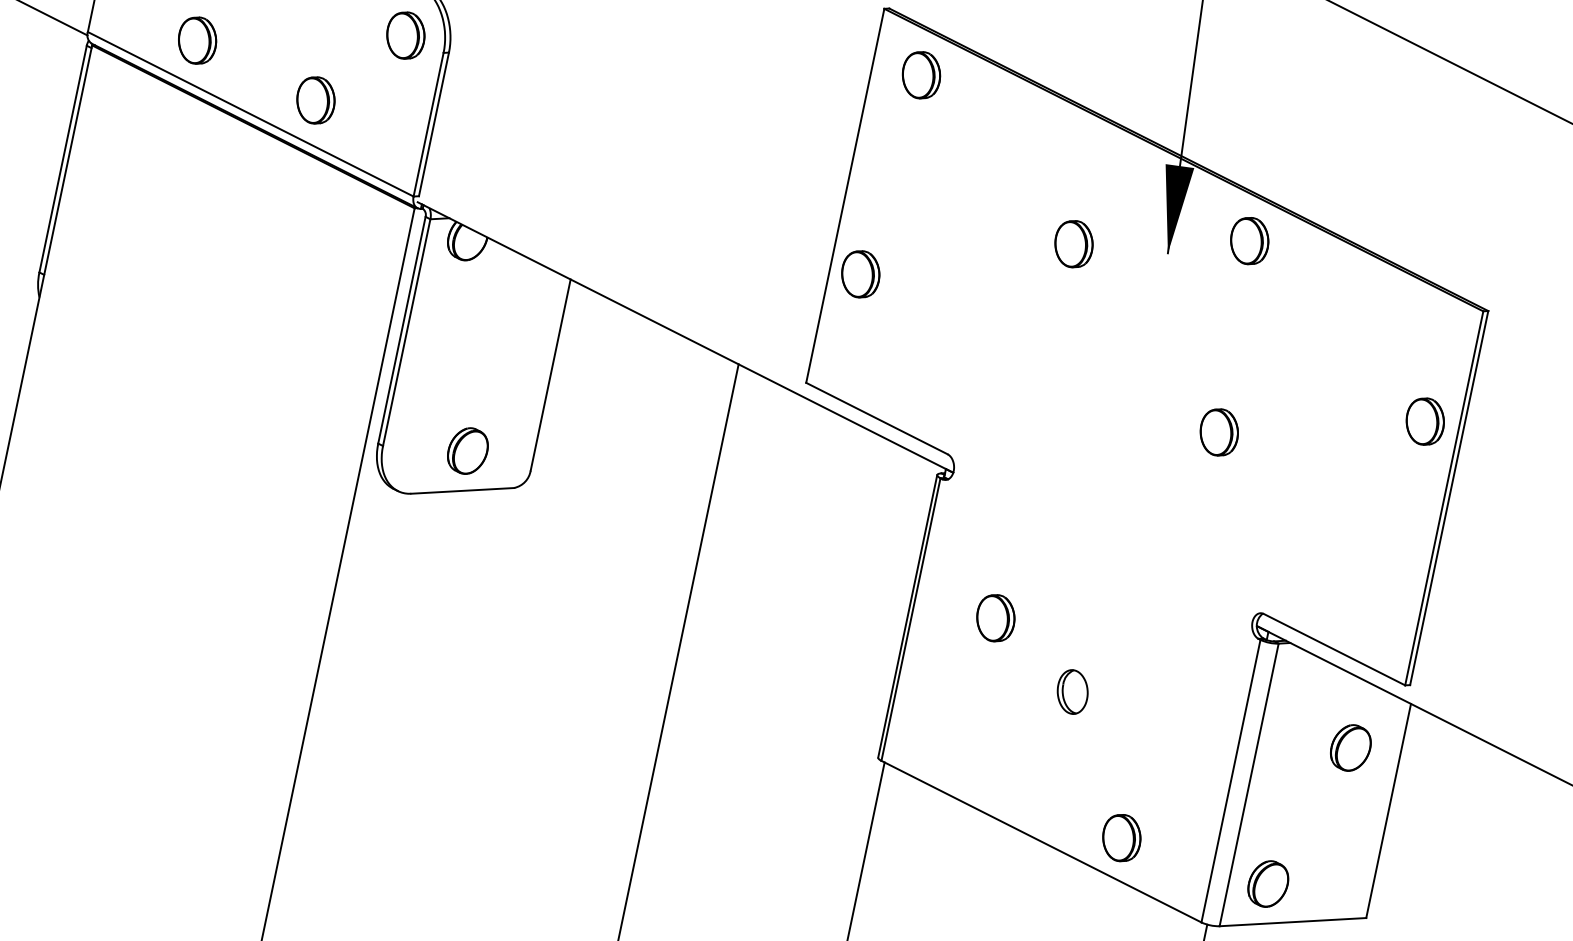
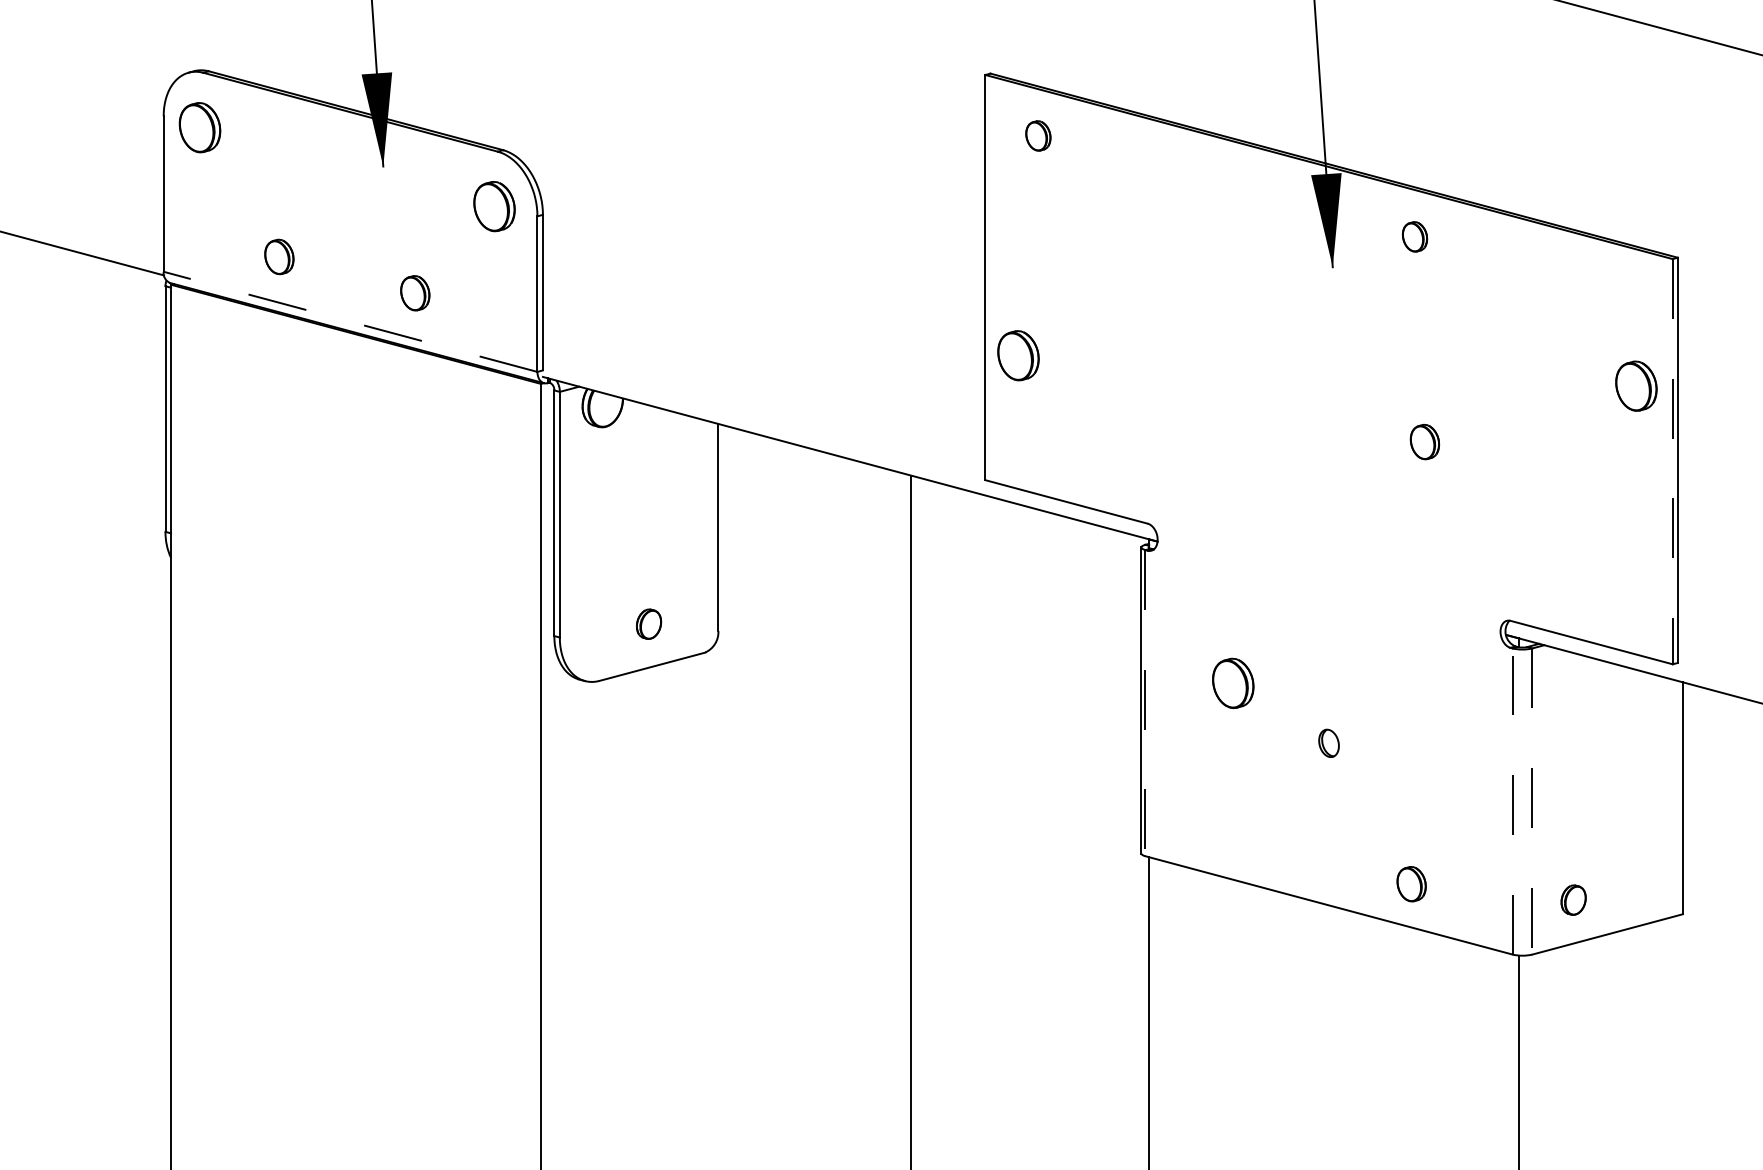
part: (197, 40) -> (279, 256), size x0.7
part: (921, 74) -> (1038, 135), size x0.6
part: (316, 99) -> (415, 292), size x0.7
line: (250, 113) -> (350, 321), solid -> dashed
part: (1249, 240) -> (1414, 236), size x0.6
part: (1074, 243) -> (1233, 277), removed
part: (1219, 431) -> (1424, 441), size x0.7
part: (467, 450) -> (648, 623), size x0.6
line: (1444, 498) -> (1672, 461), solid -> dashed
line: (910, 619) -> (1145, 703), solid -> dashed
part: (1072, 692) -> (1328, 743), size x0.6
part: (1350, 747) -> (1629, 740), removed
line: (1230, 781) -> (1512, 801), solid -> dashed
line: (1249, 785) -> (1532, 802), solid -> dashed
part: (1121, 837) -> (1411, 883), size x0.7
part: (1268, 883) -> (1573, 899), size x0.6

